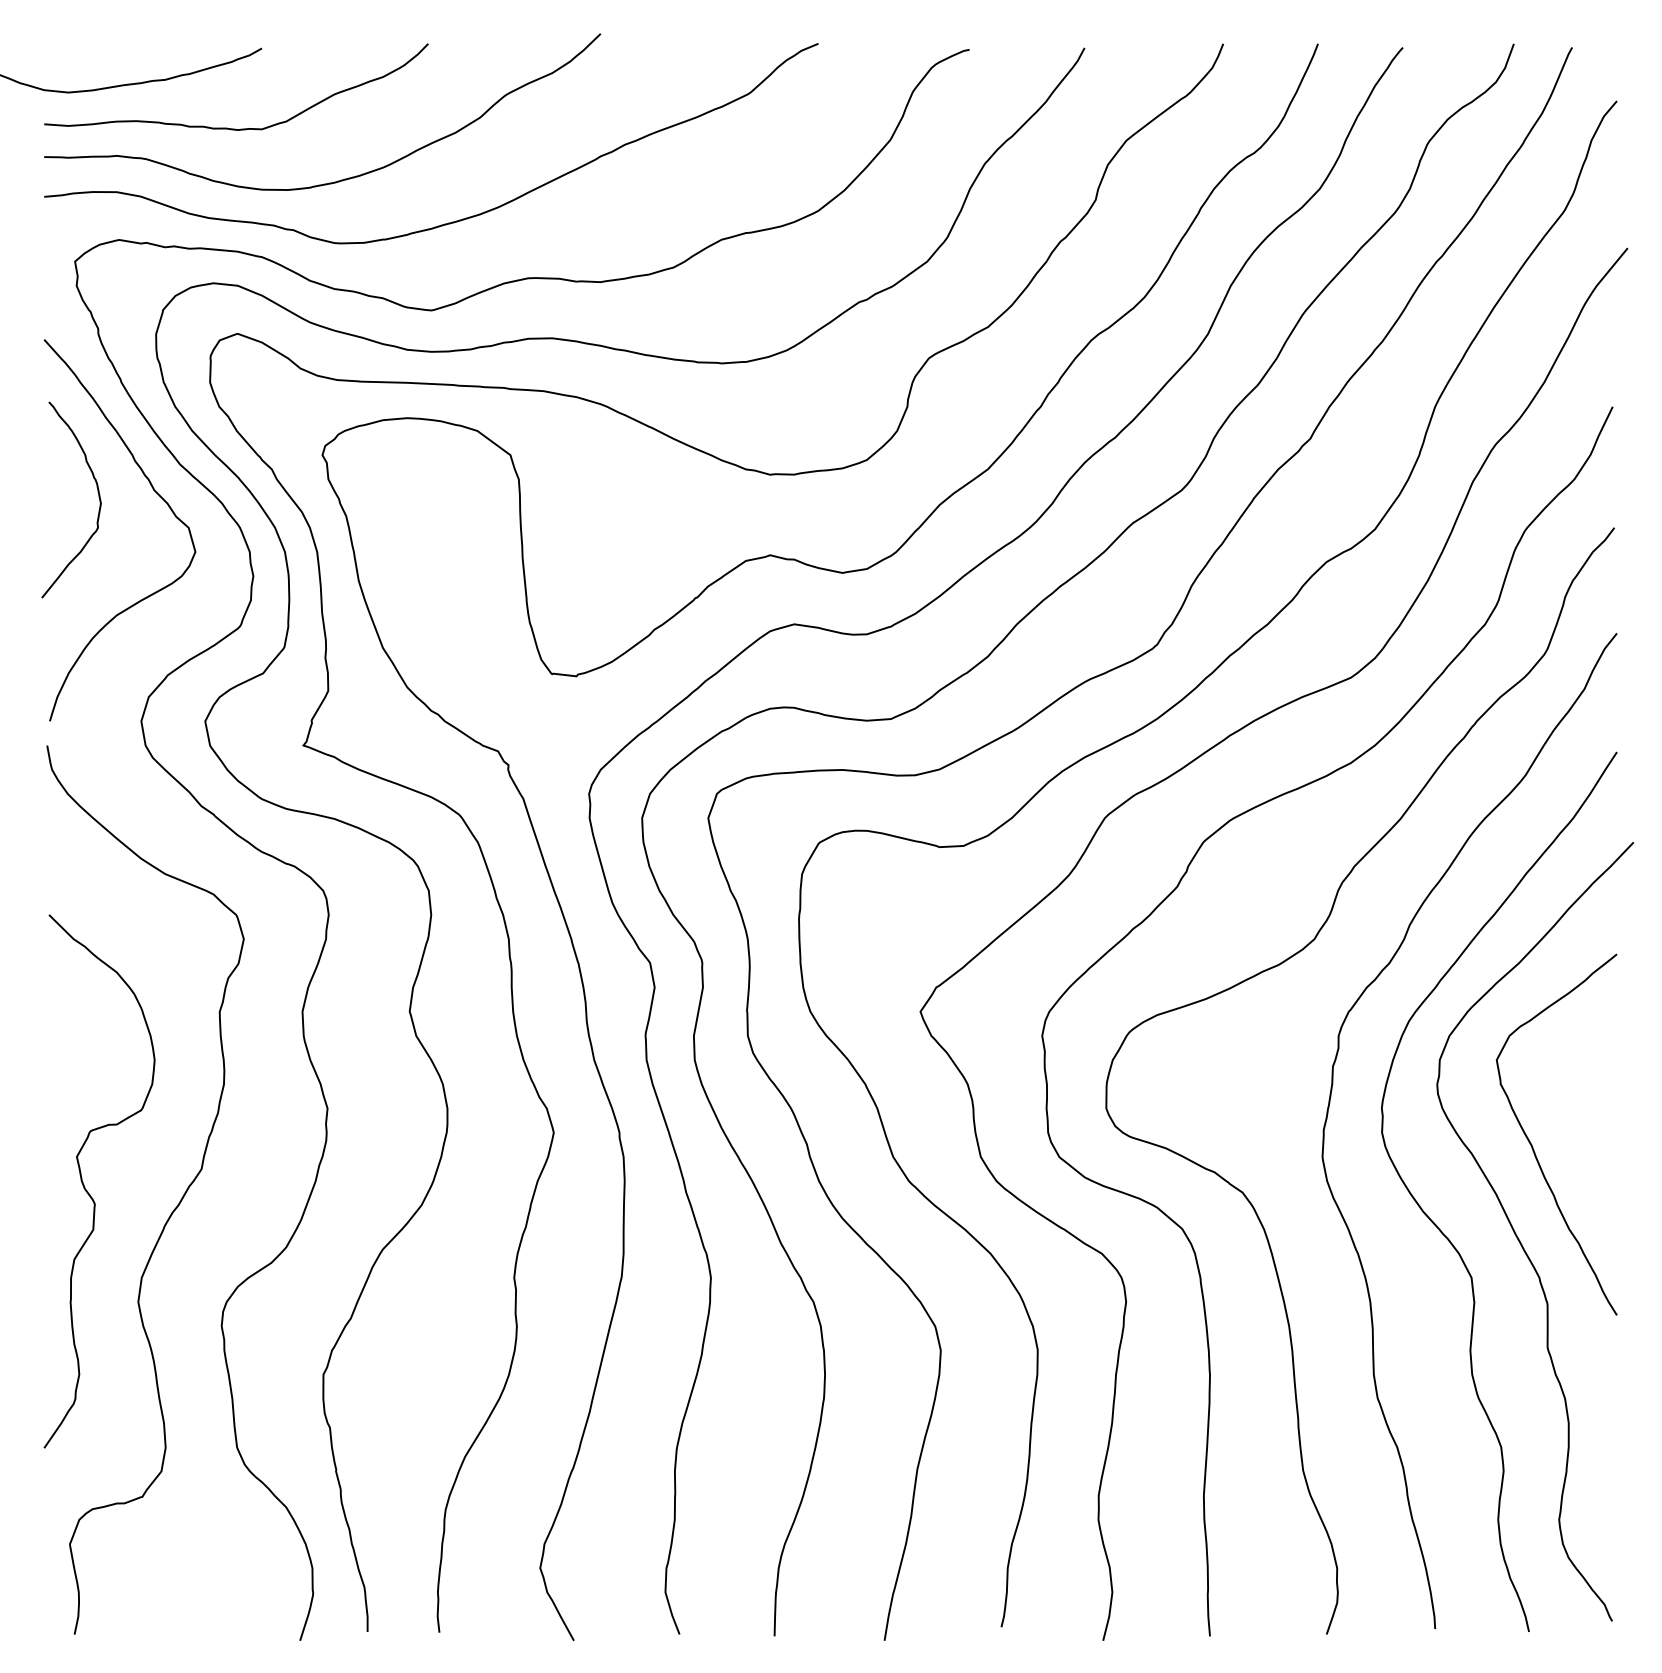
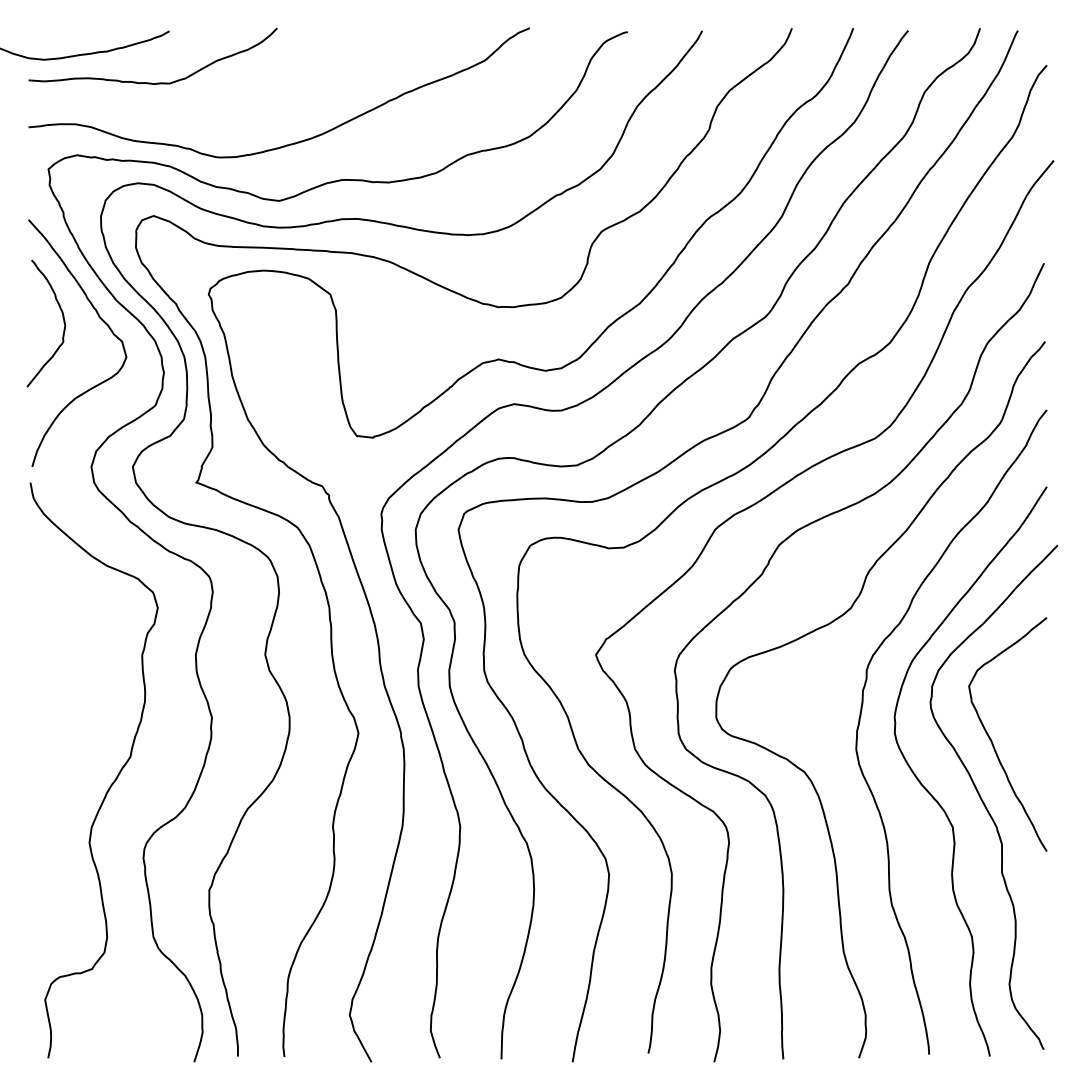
curve: (342, 178) -> (221, 115), removed
curve: (85, 1187) -> (55, 768), removed

